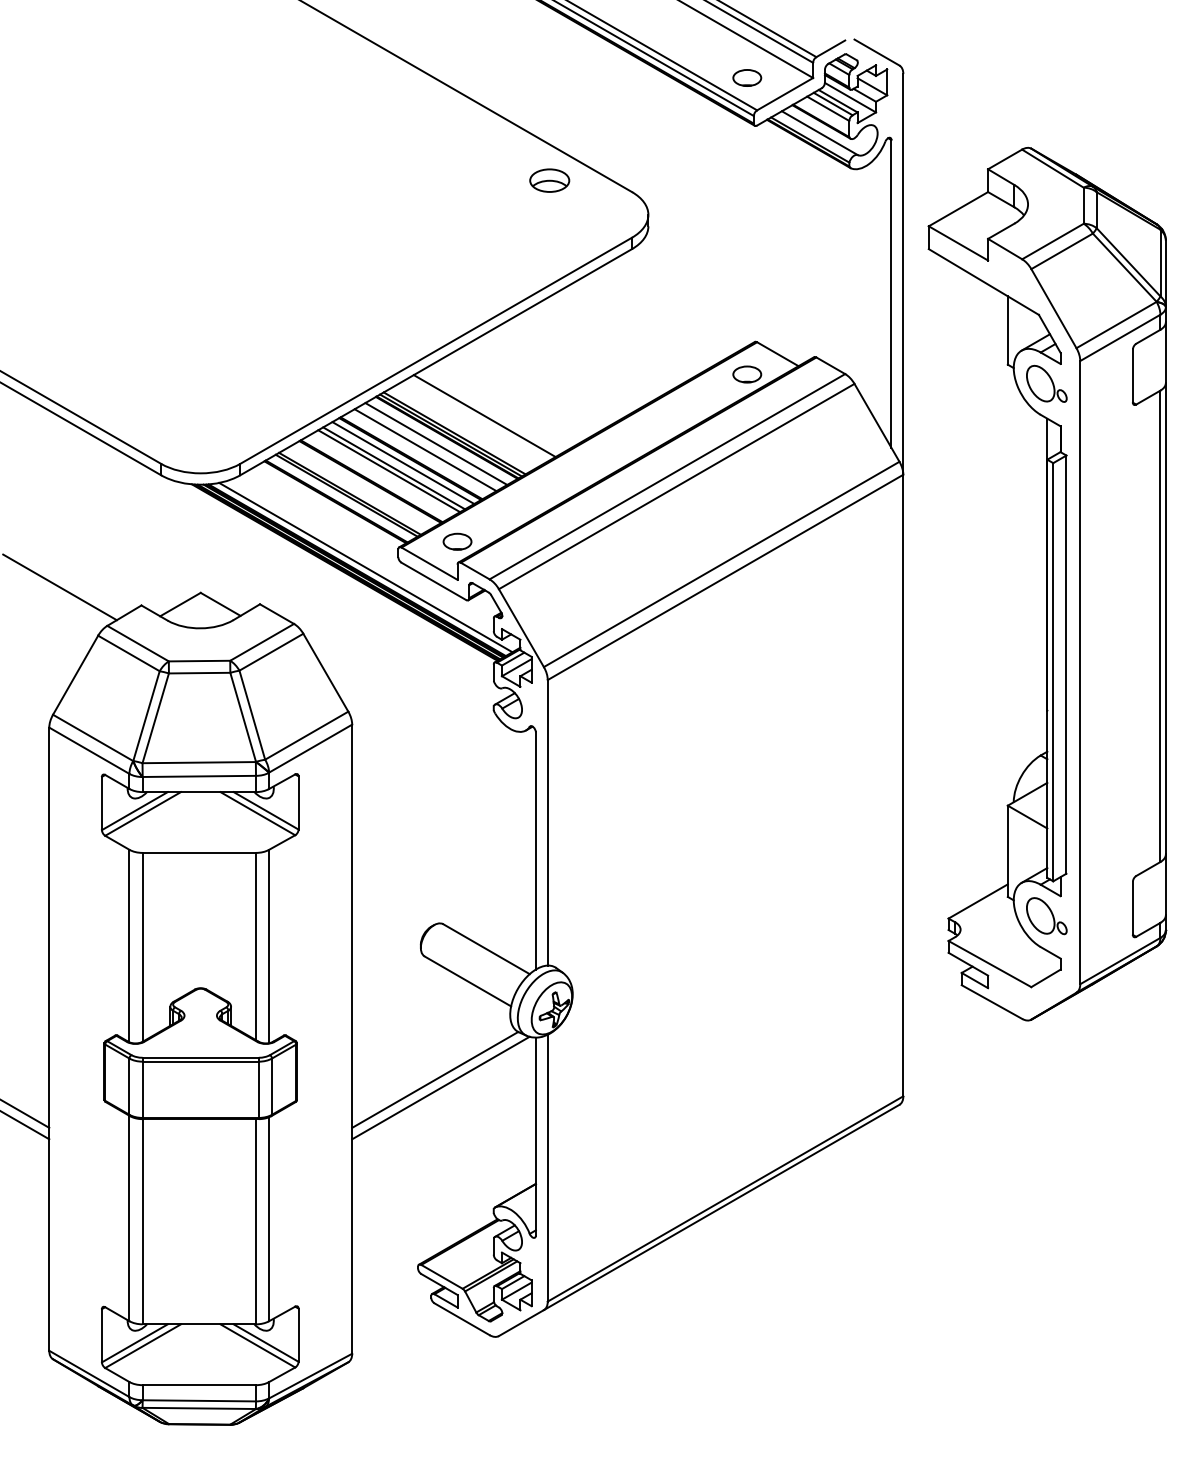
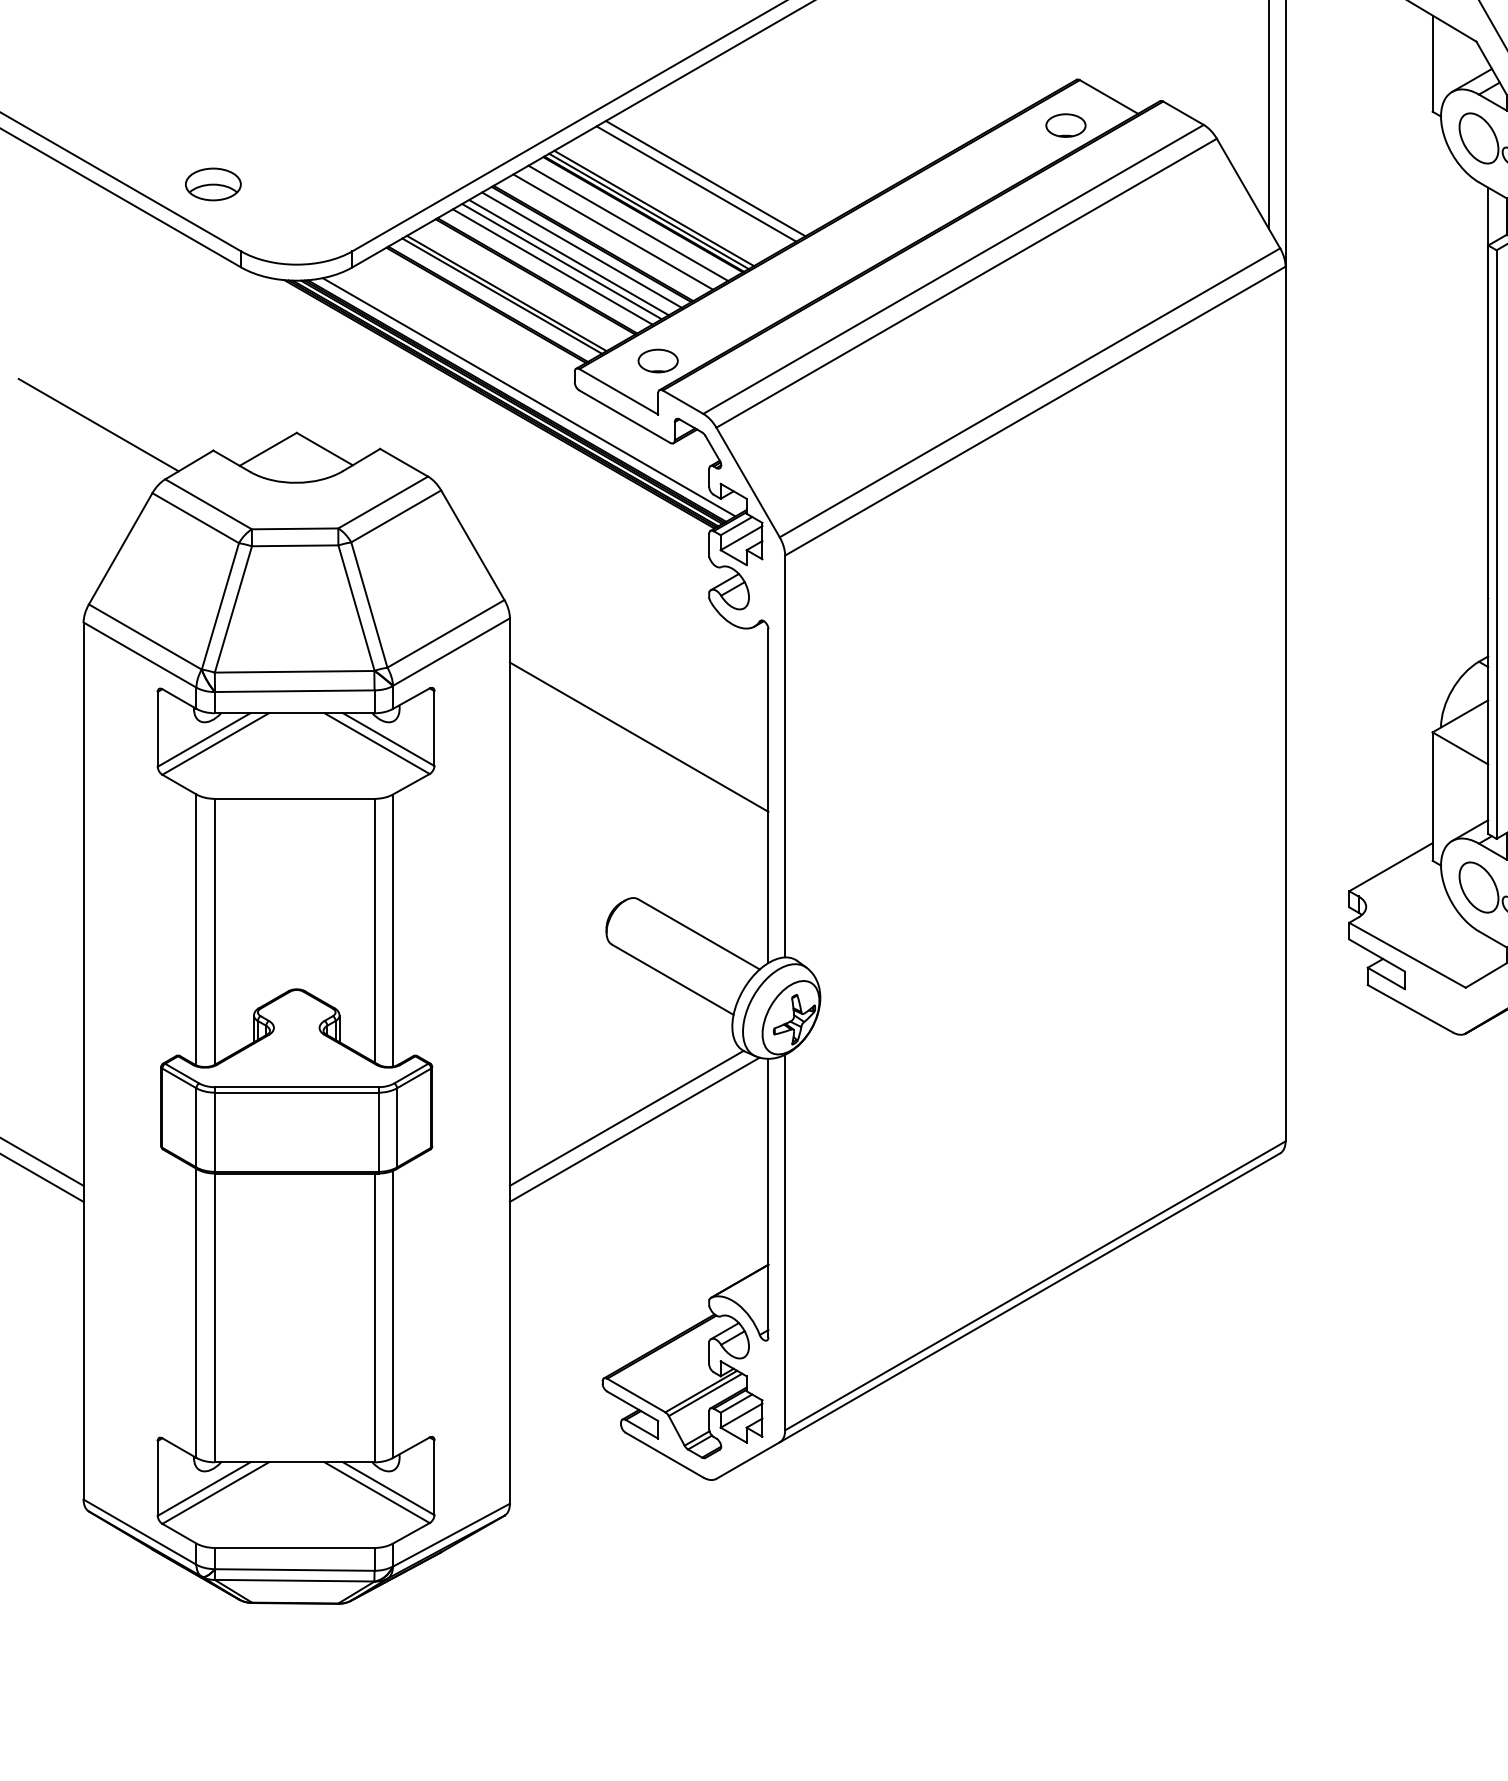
line: (491, 412) -> (705, 179), added
part: (141, 416) -> (213, 184), added
line: (382, 474) -> (552, 266), added
line: (443, 809) -> (638, 737), added

